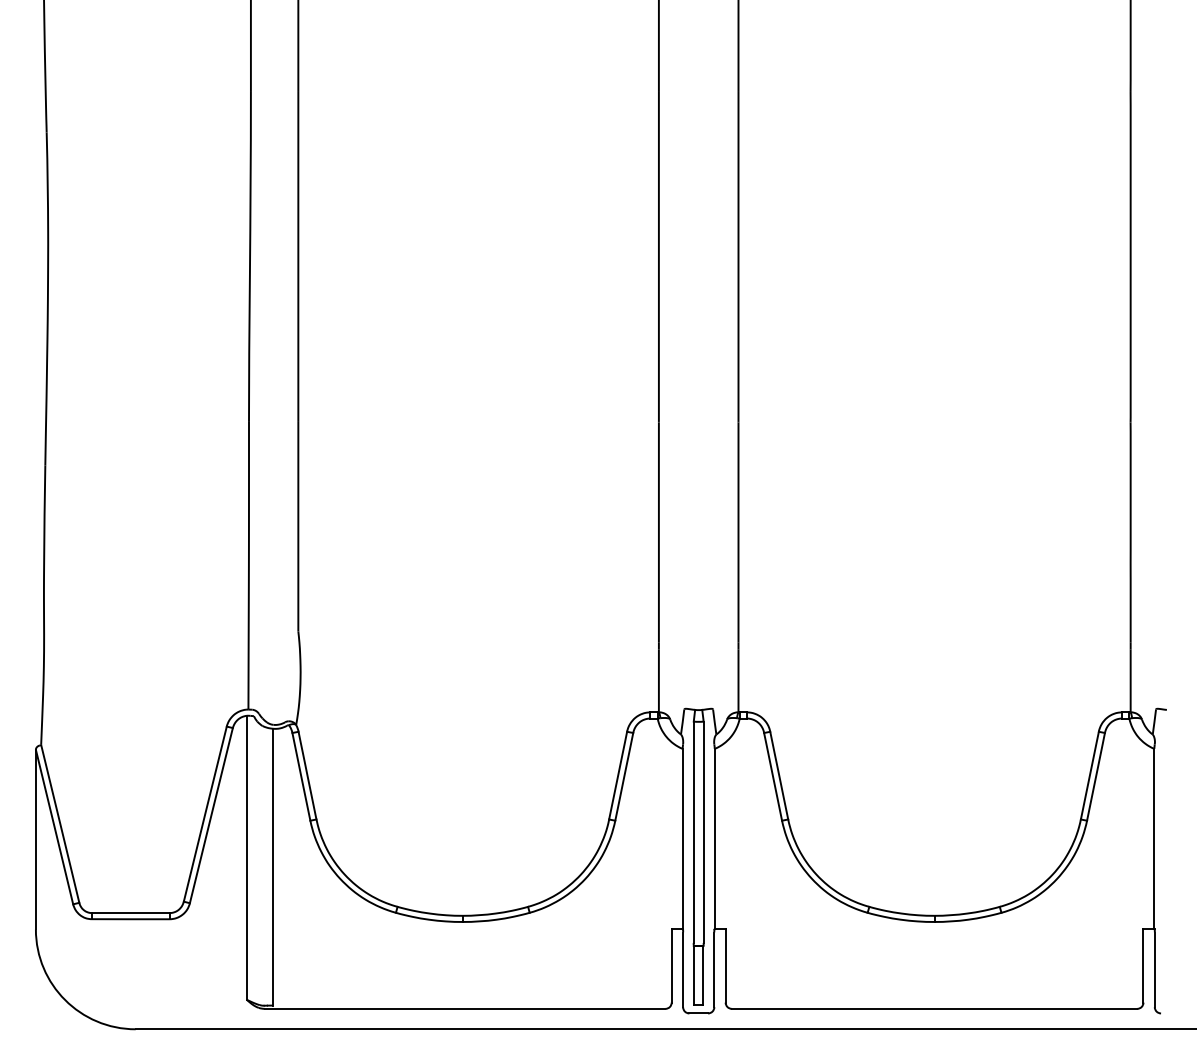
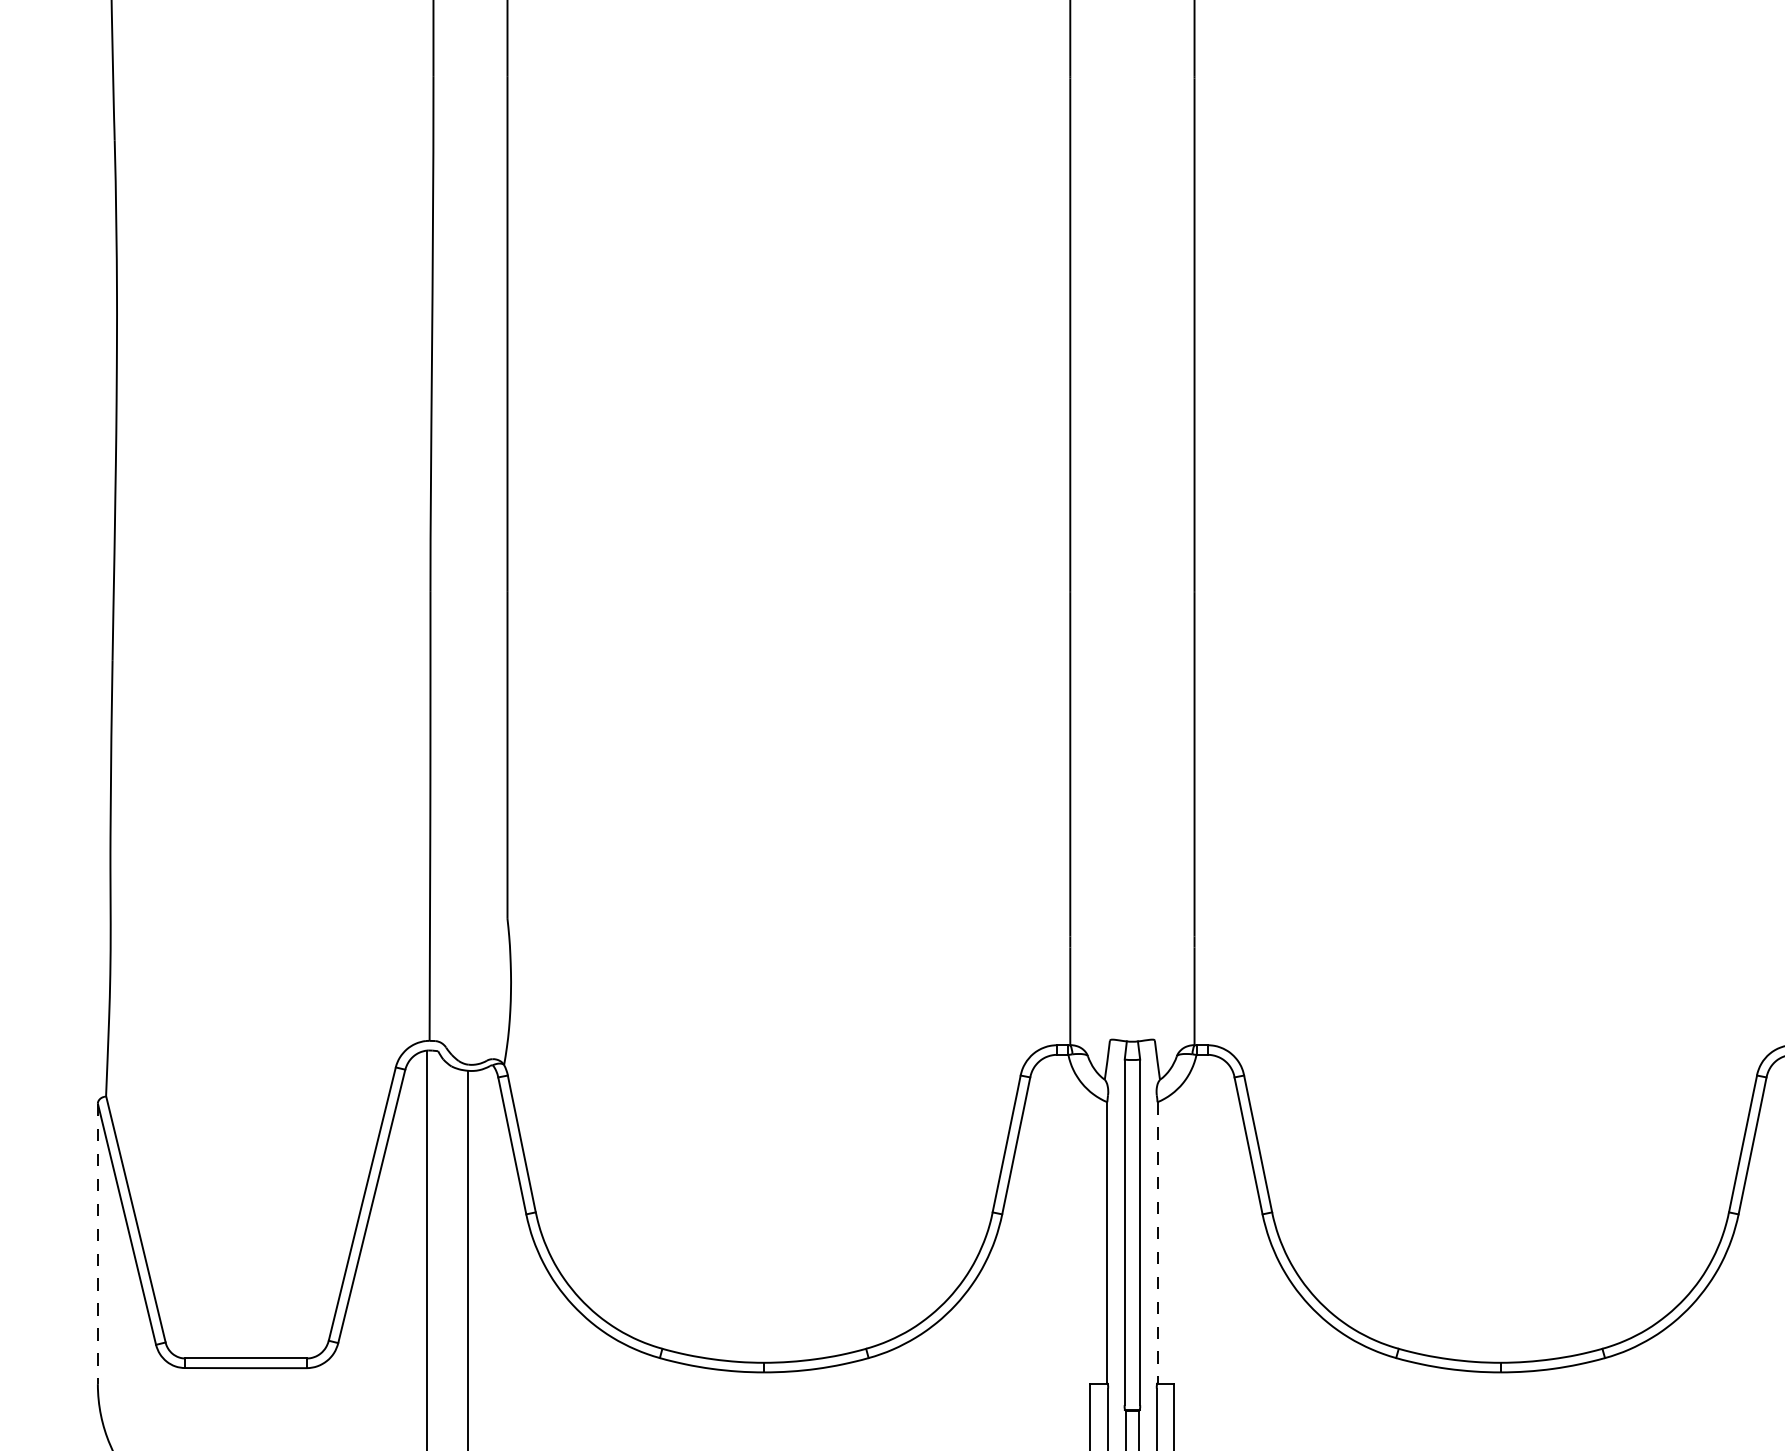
line: (35, 839) -> (97, 1243), solid -> dashed
line: (714, 839) -> (1157, 1243), solid -> dashed

